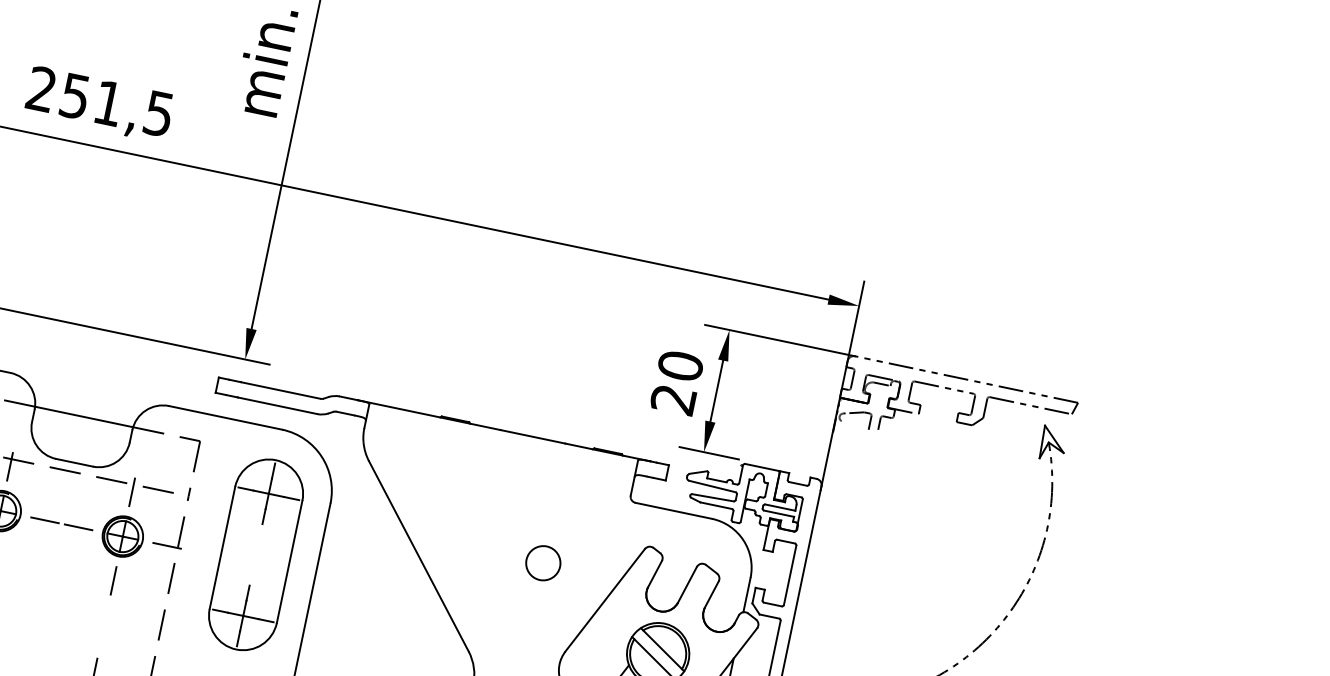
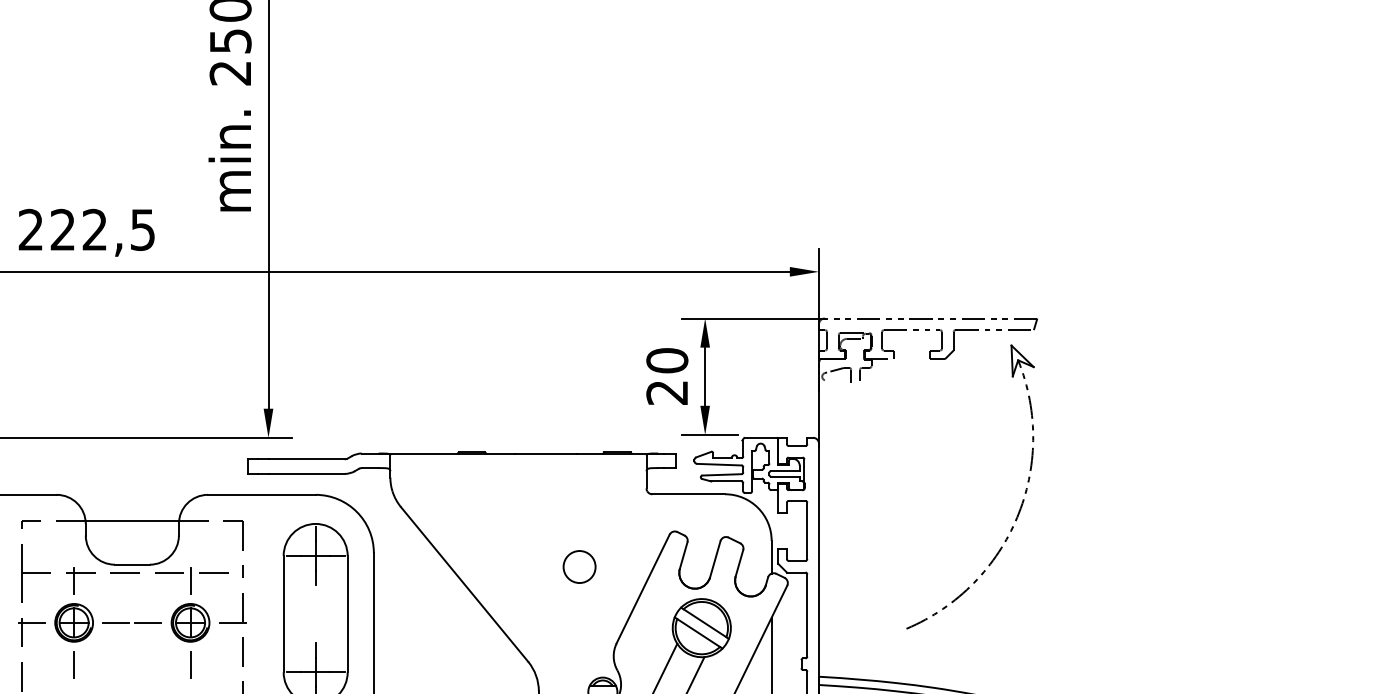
text: (91, 99) -> (78, 229), 251,5 -> 222,5

